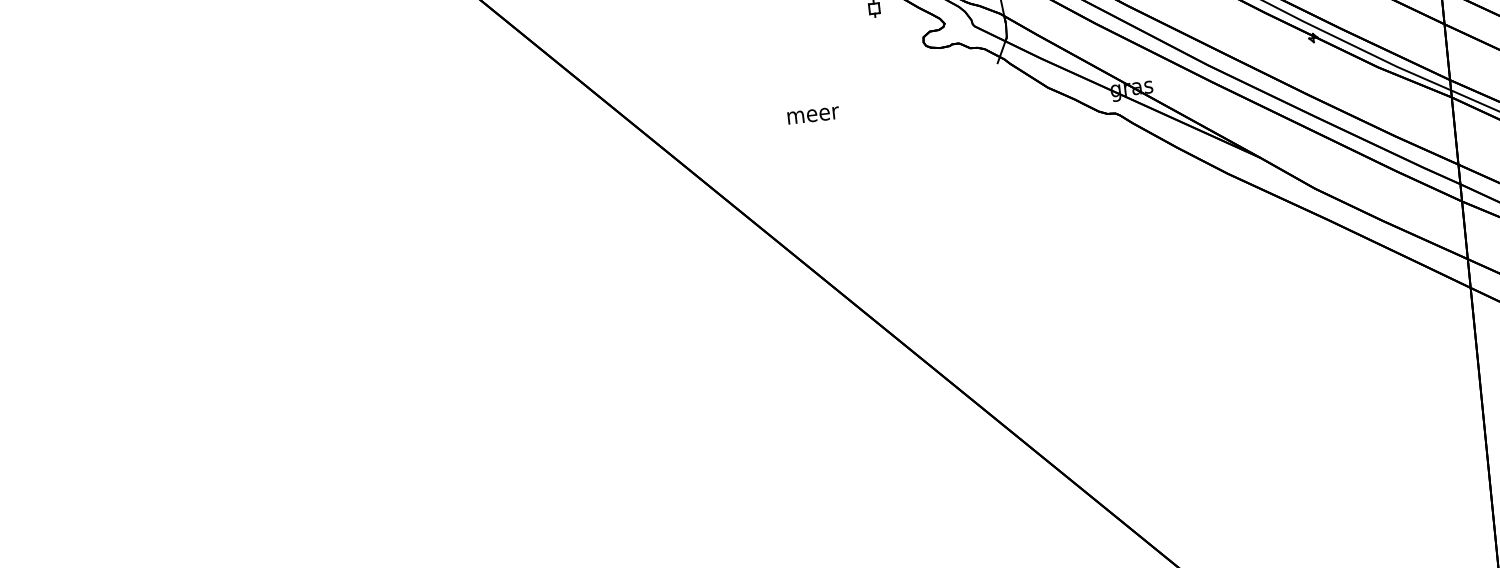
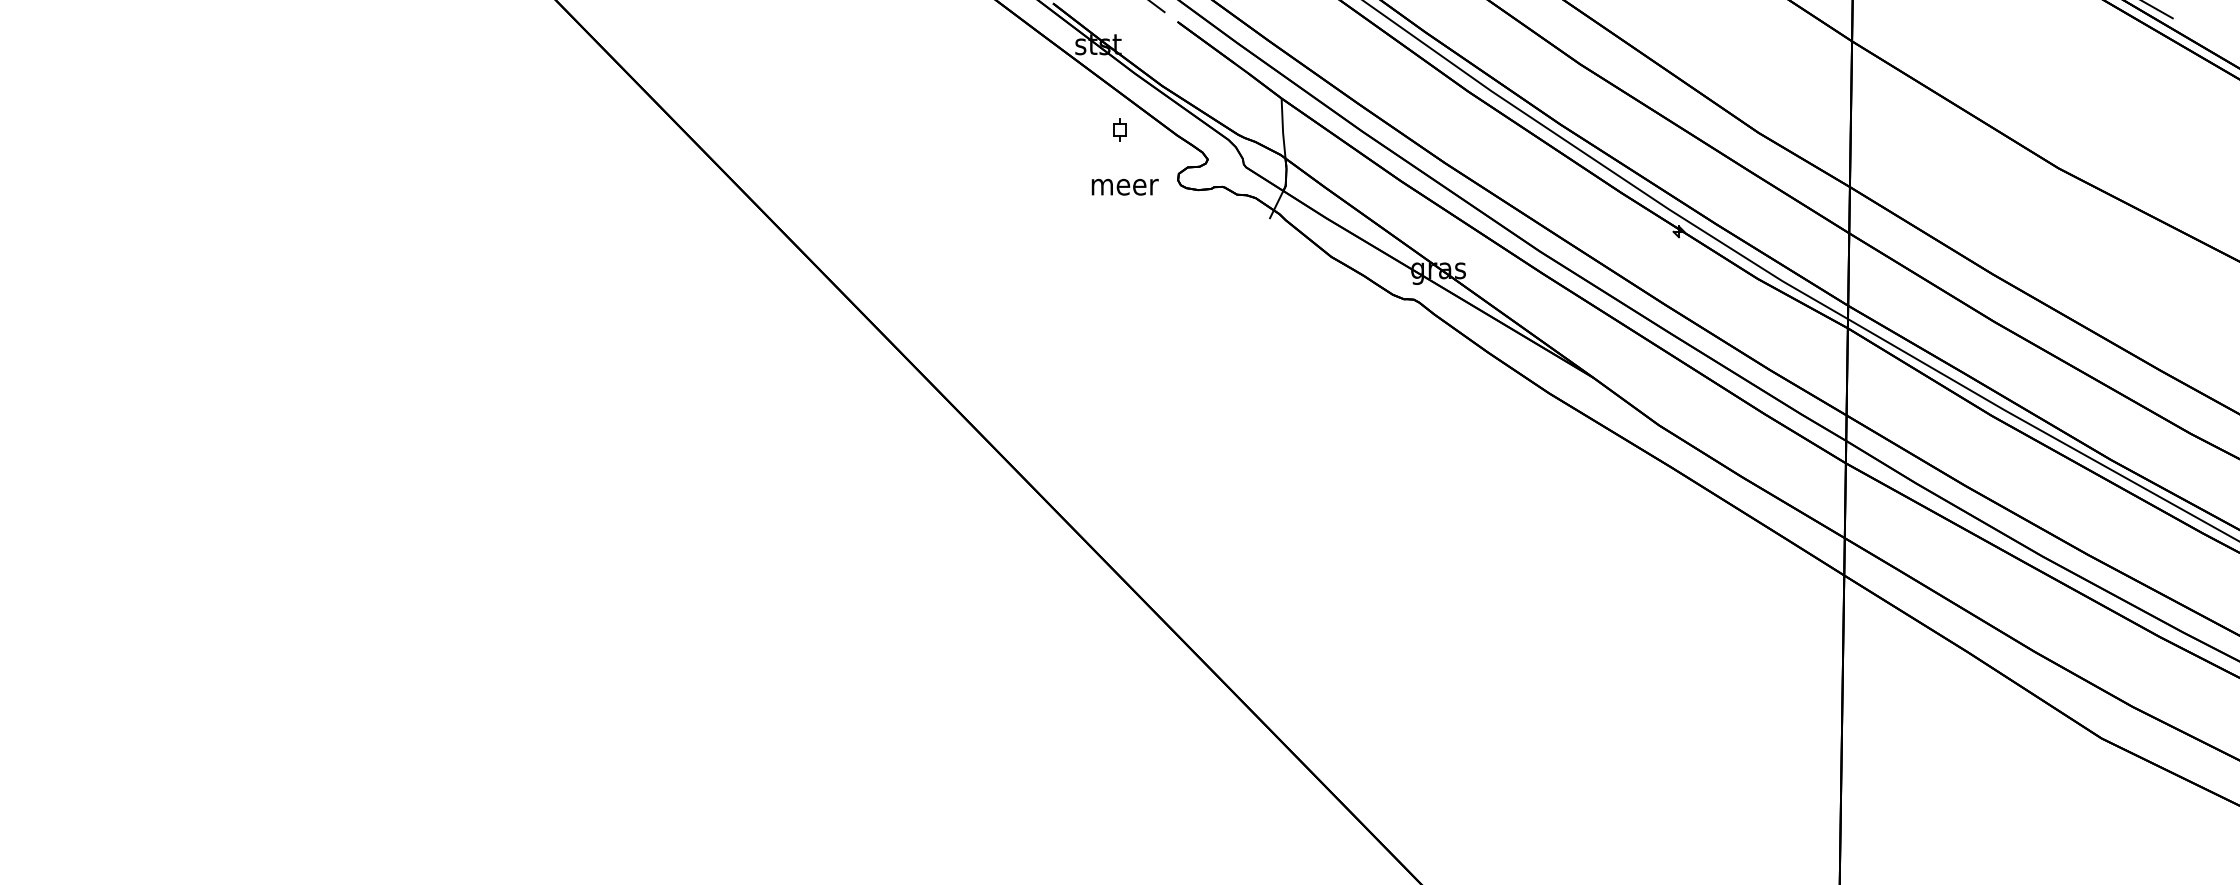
text: (812, 115) -> (1124, 186), moved

